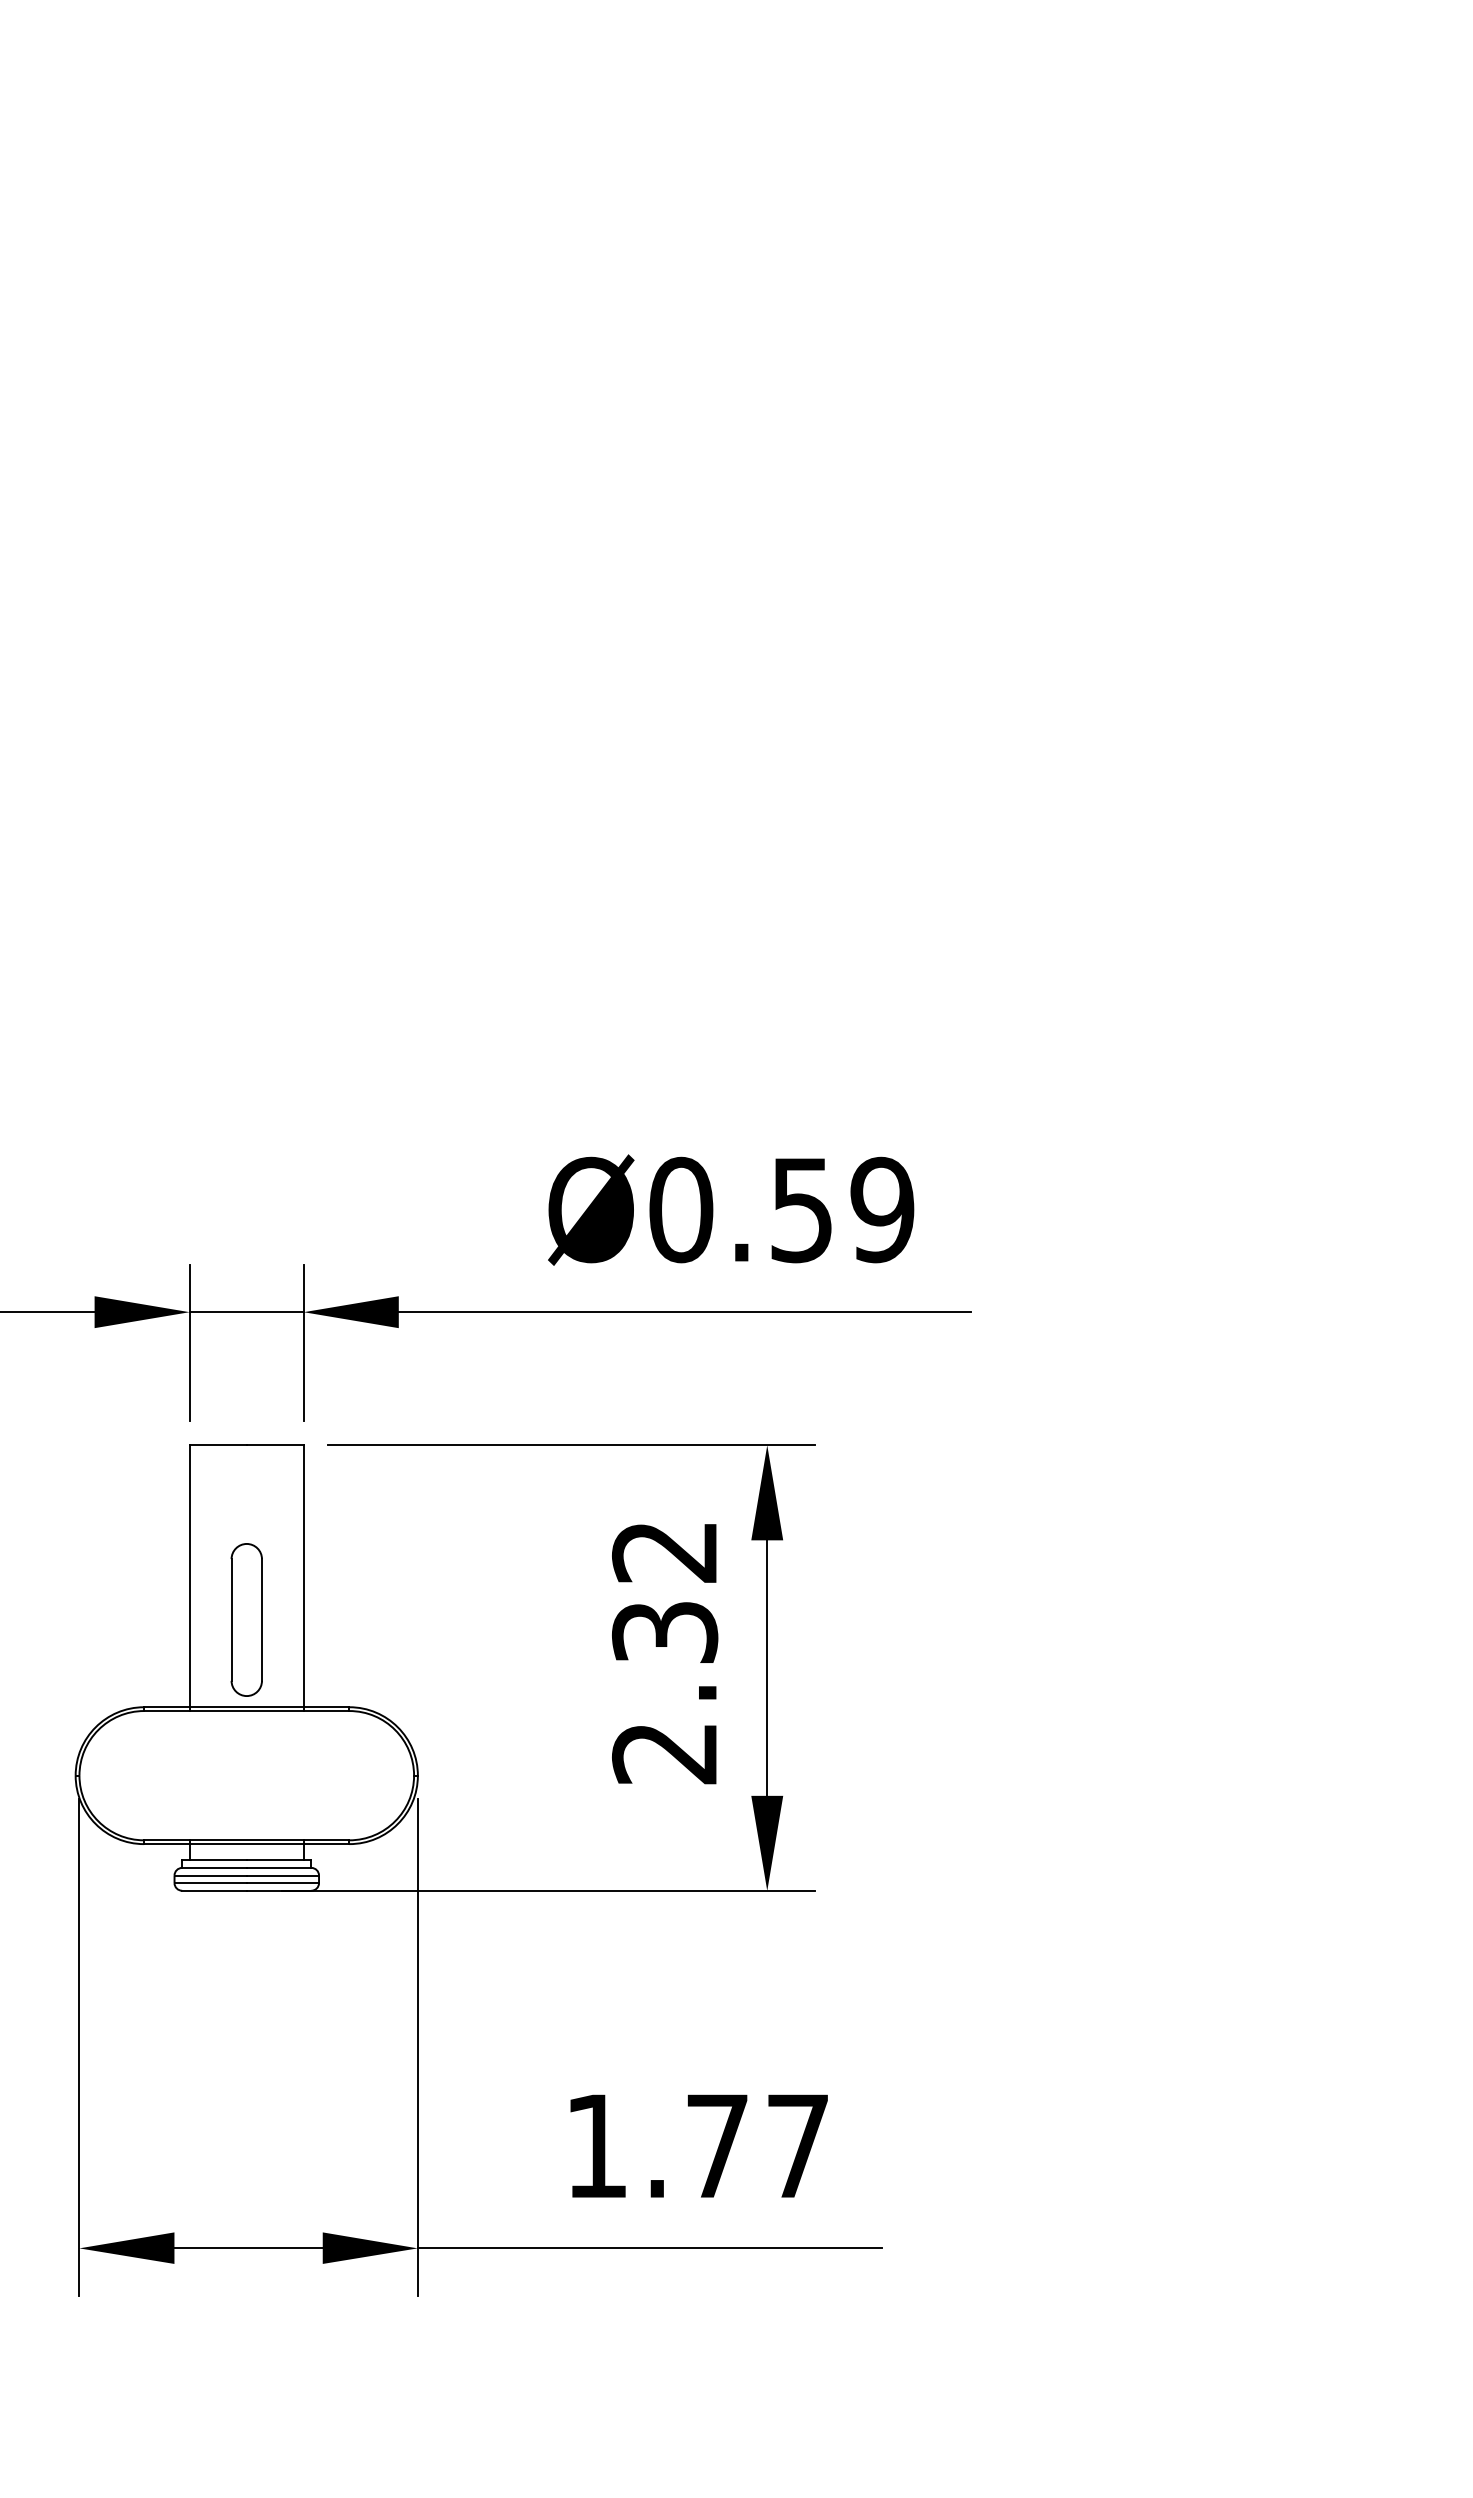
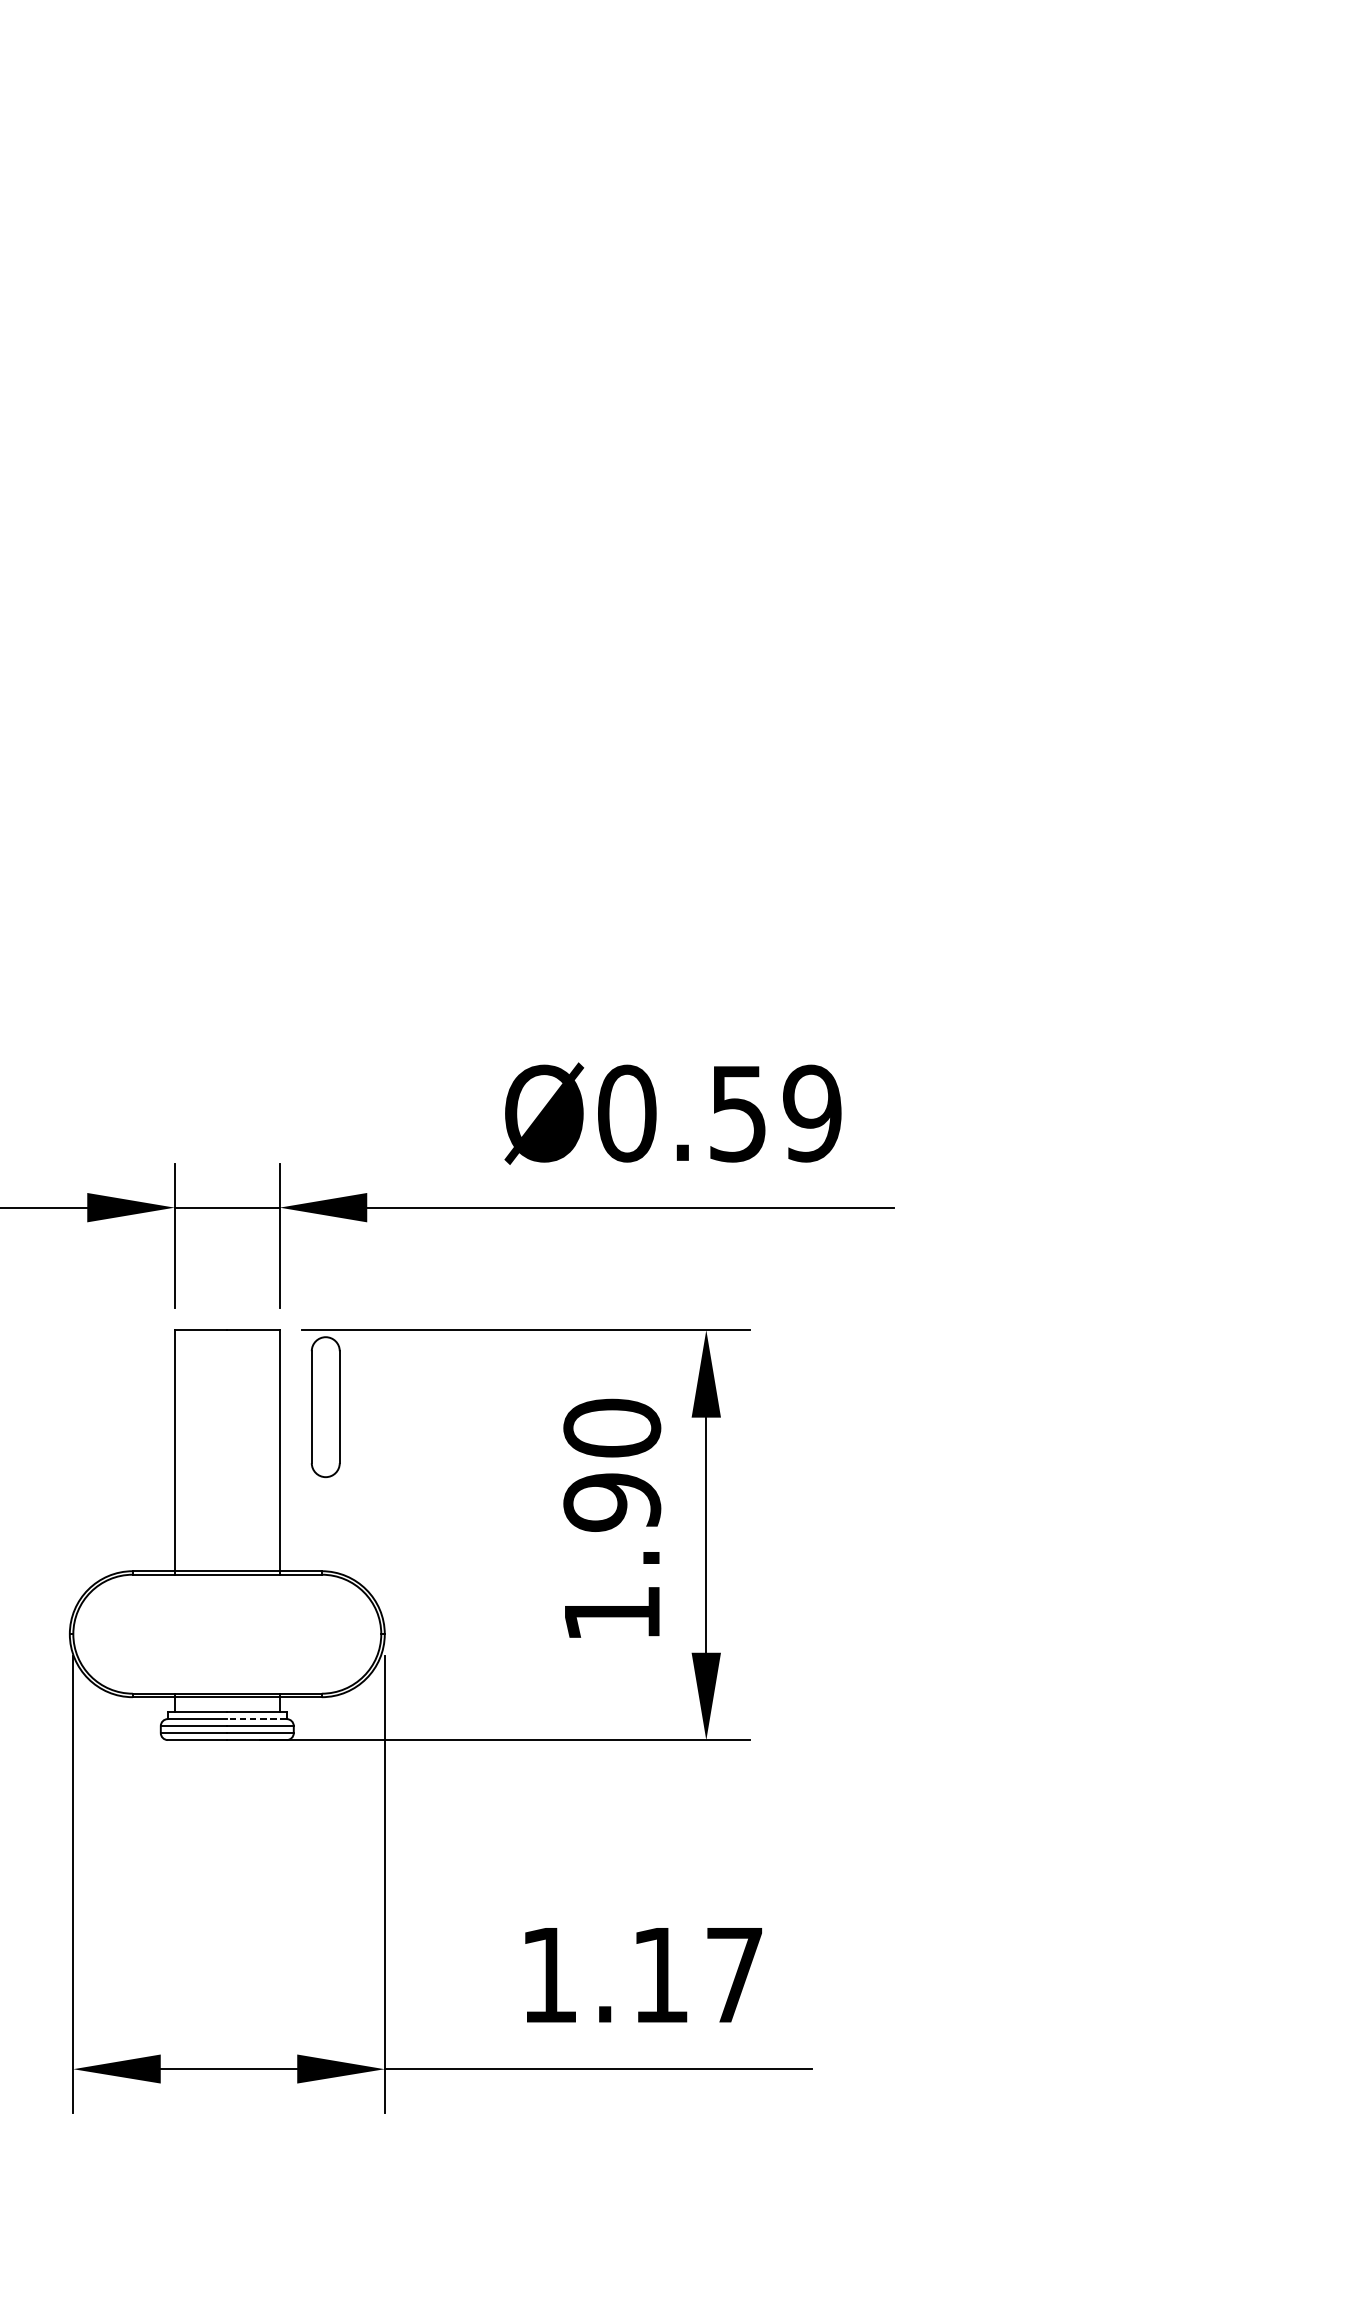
part: (246, 1619) -> (325, 1406), moved
text: (665, 1652) -> (612, 1520), 2.32 -> 1.90
line: (278, 1867) -> (256, 1718), solid -> dashed
text: (717, 2145) -> (660, 1974), 1.77 -> 1.17

